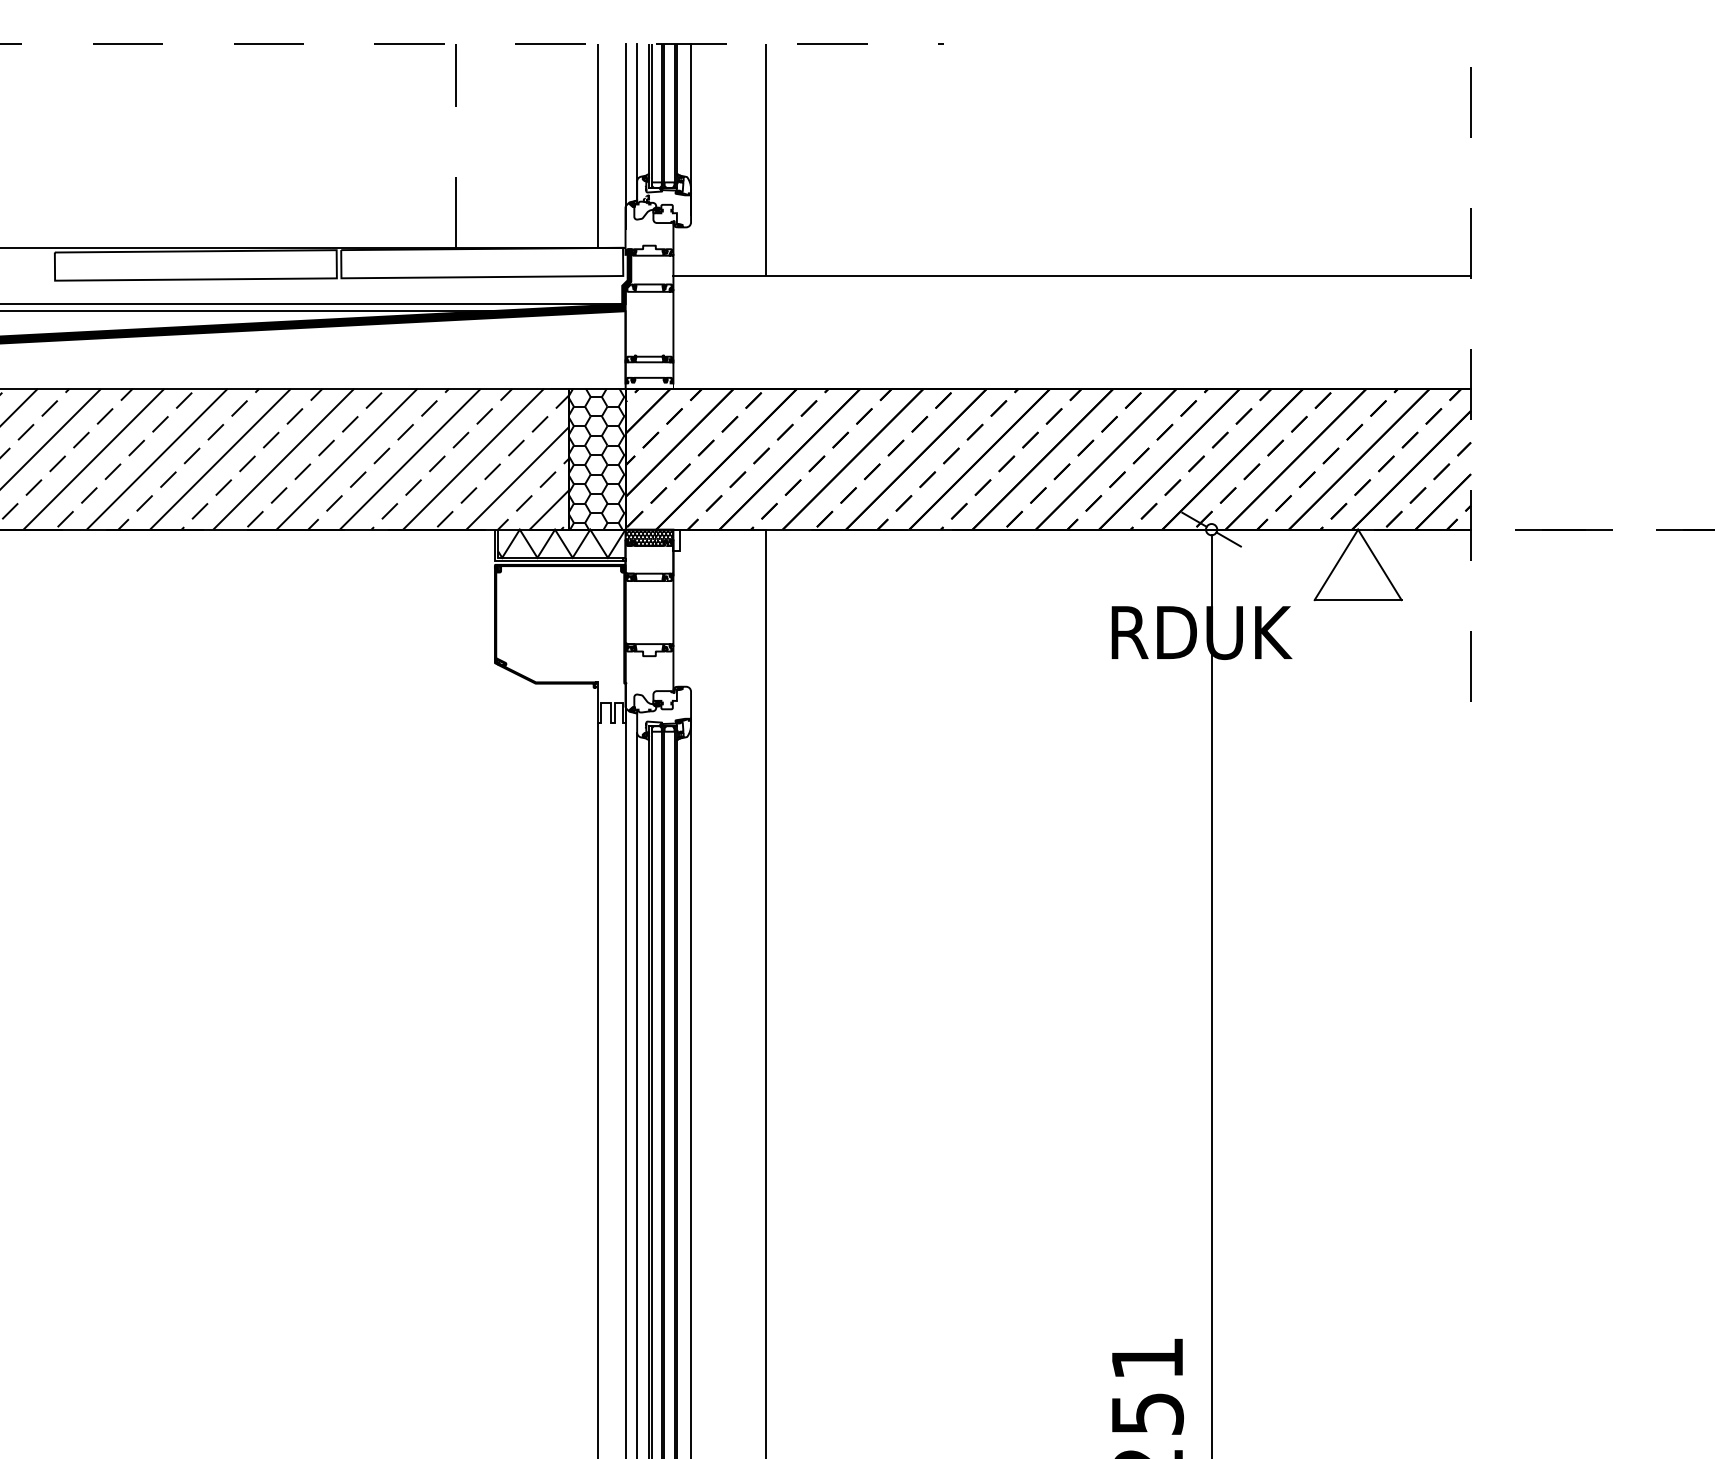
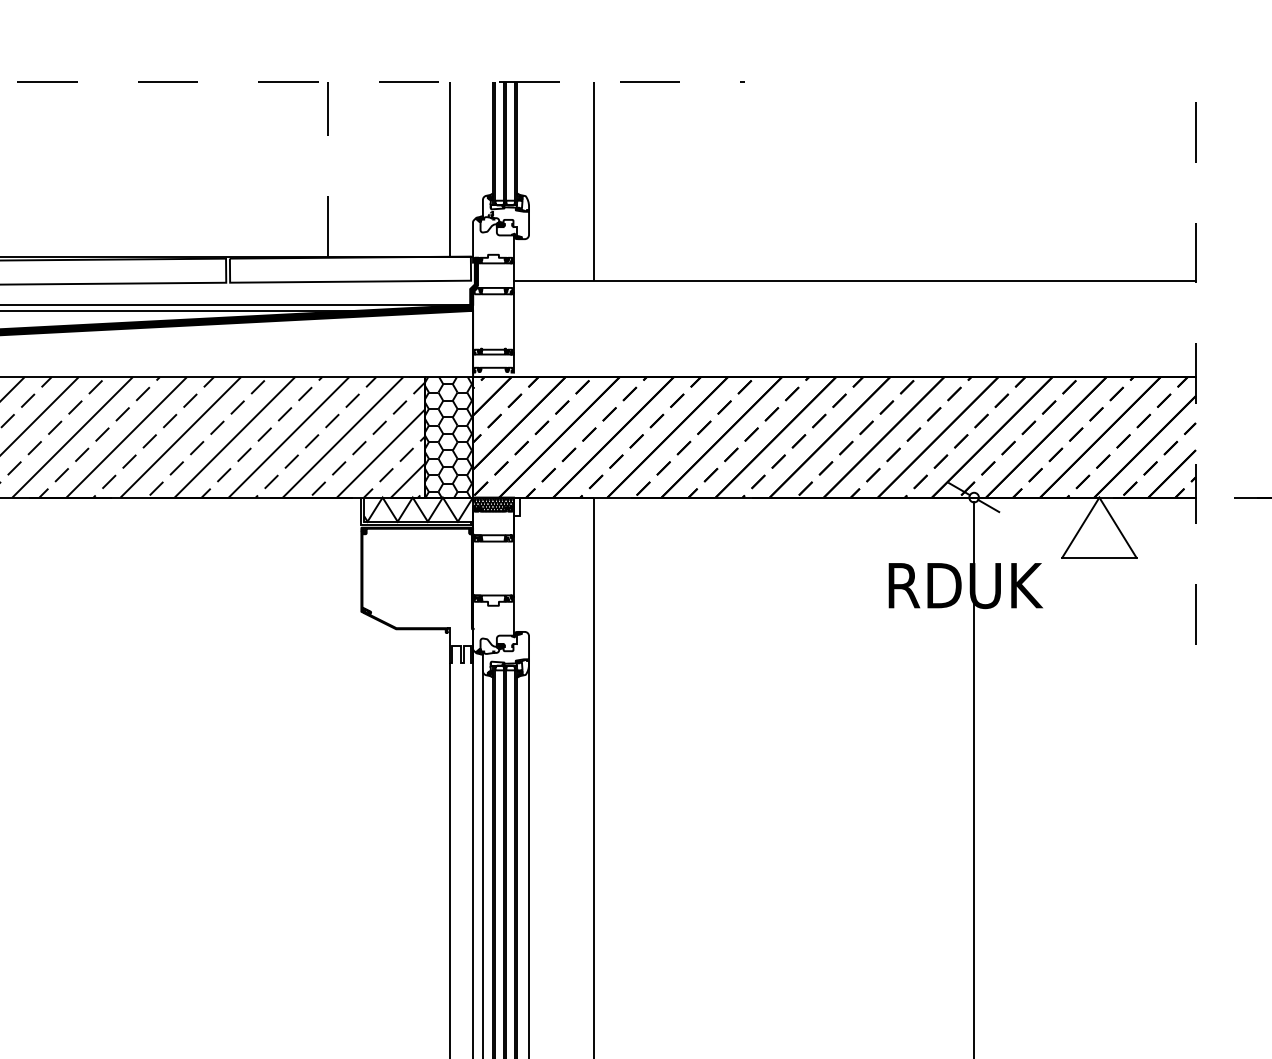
line: (637, 122) -> (483, 149), removed
line: (691, 128) -> (529, 154), removed
line: (625, 135) -> (472, 160), removed

